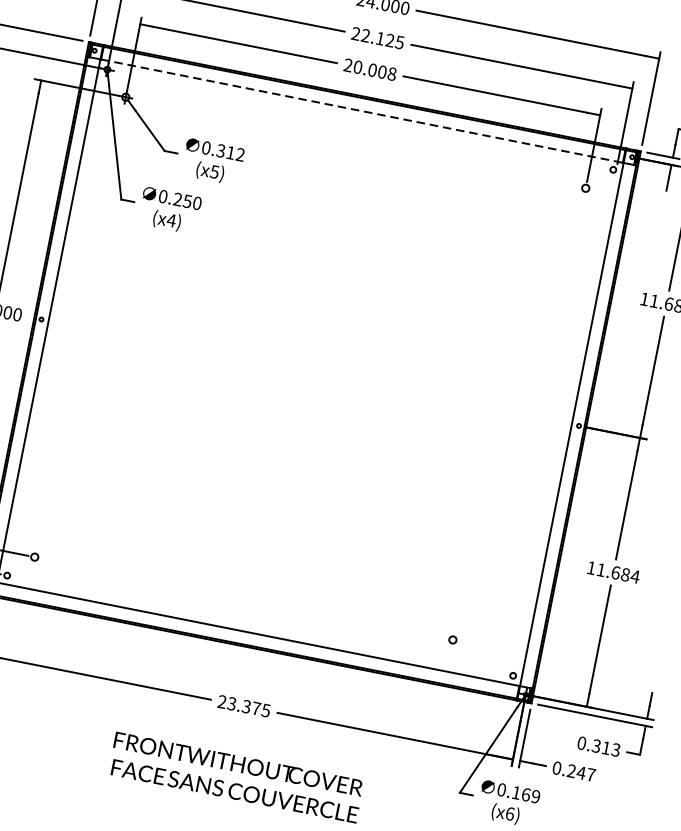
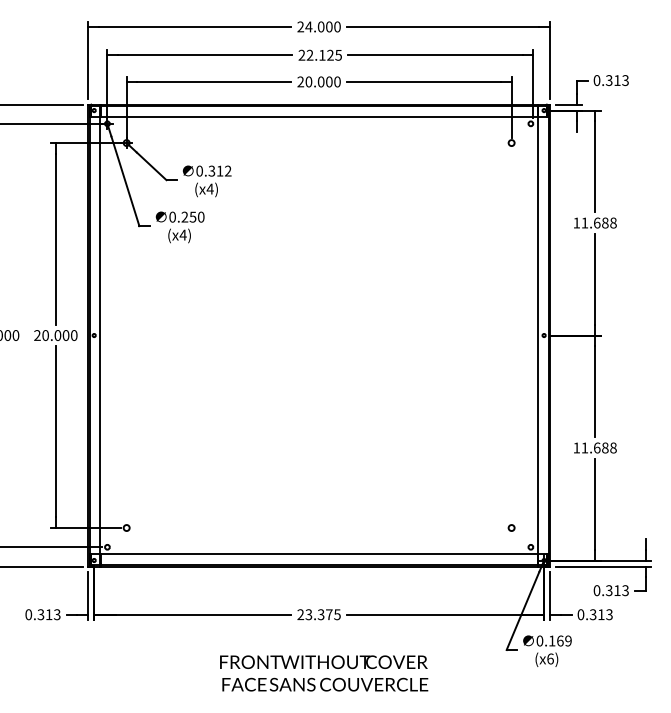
text: (392, 74) -> (337, 82), 20.008 -> 20.000
line: (362, 111) -> (319, 116), dashed -> solid
text: (214, 171) -> (209, 188), (x5) -> (x4)
text: (635, 576) -> (613, 447), 11.684 -> 11.688
circle: (452, 639) -> (511, 527), moved
text: (580, 772) -> (600, 614), 0.247 -> 0.313

